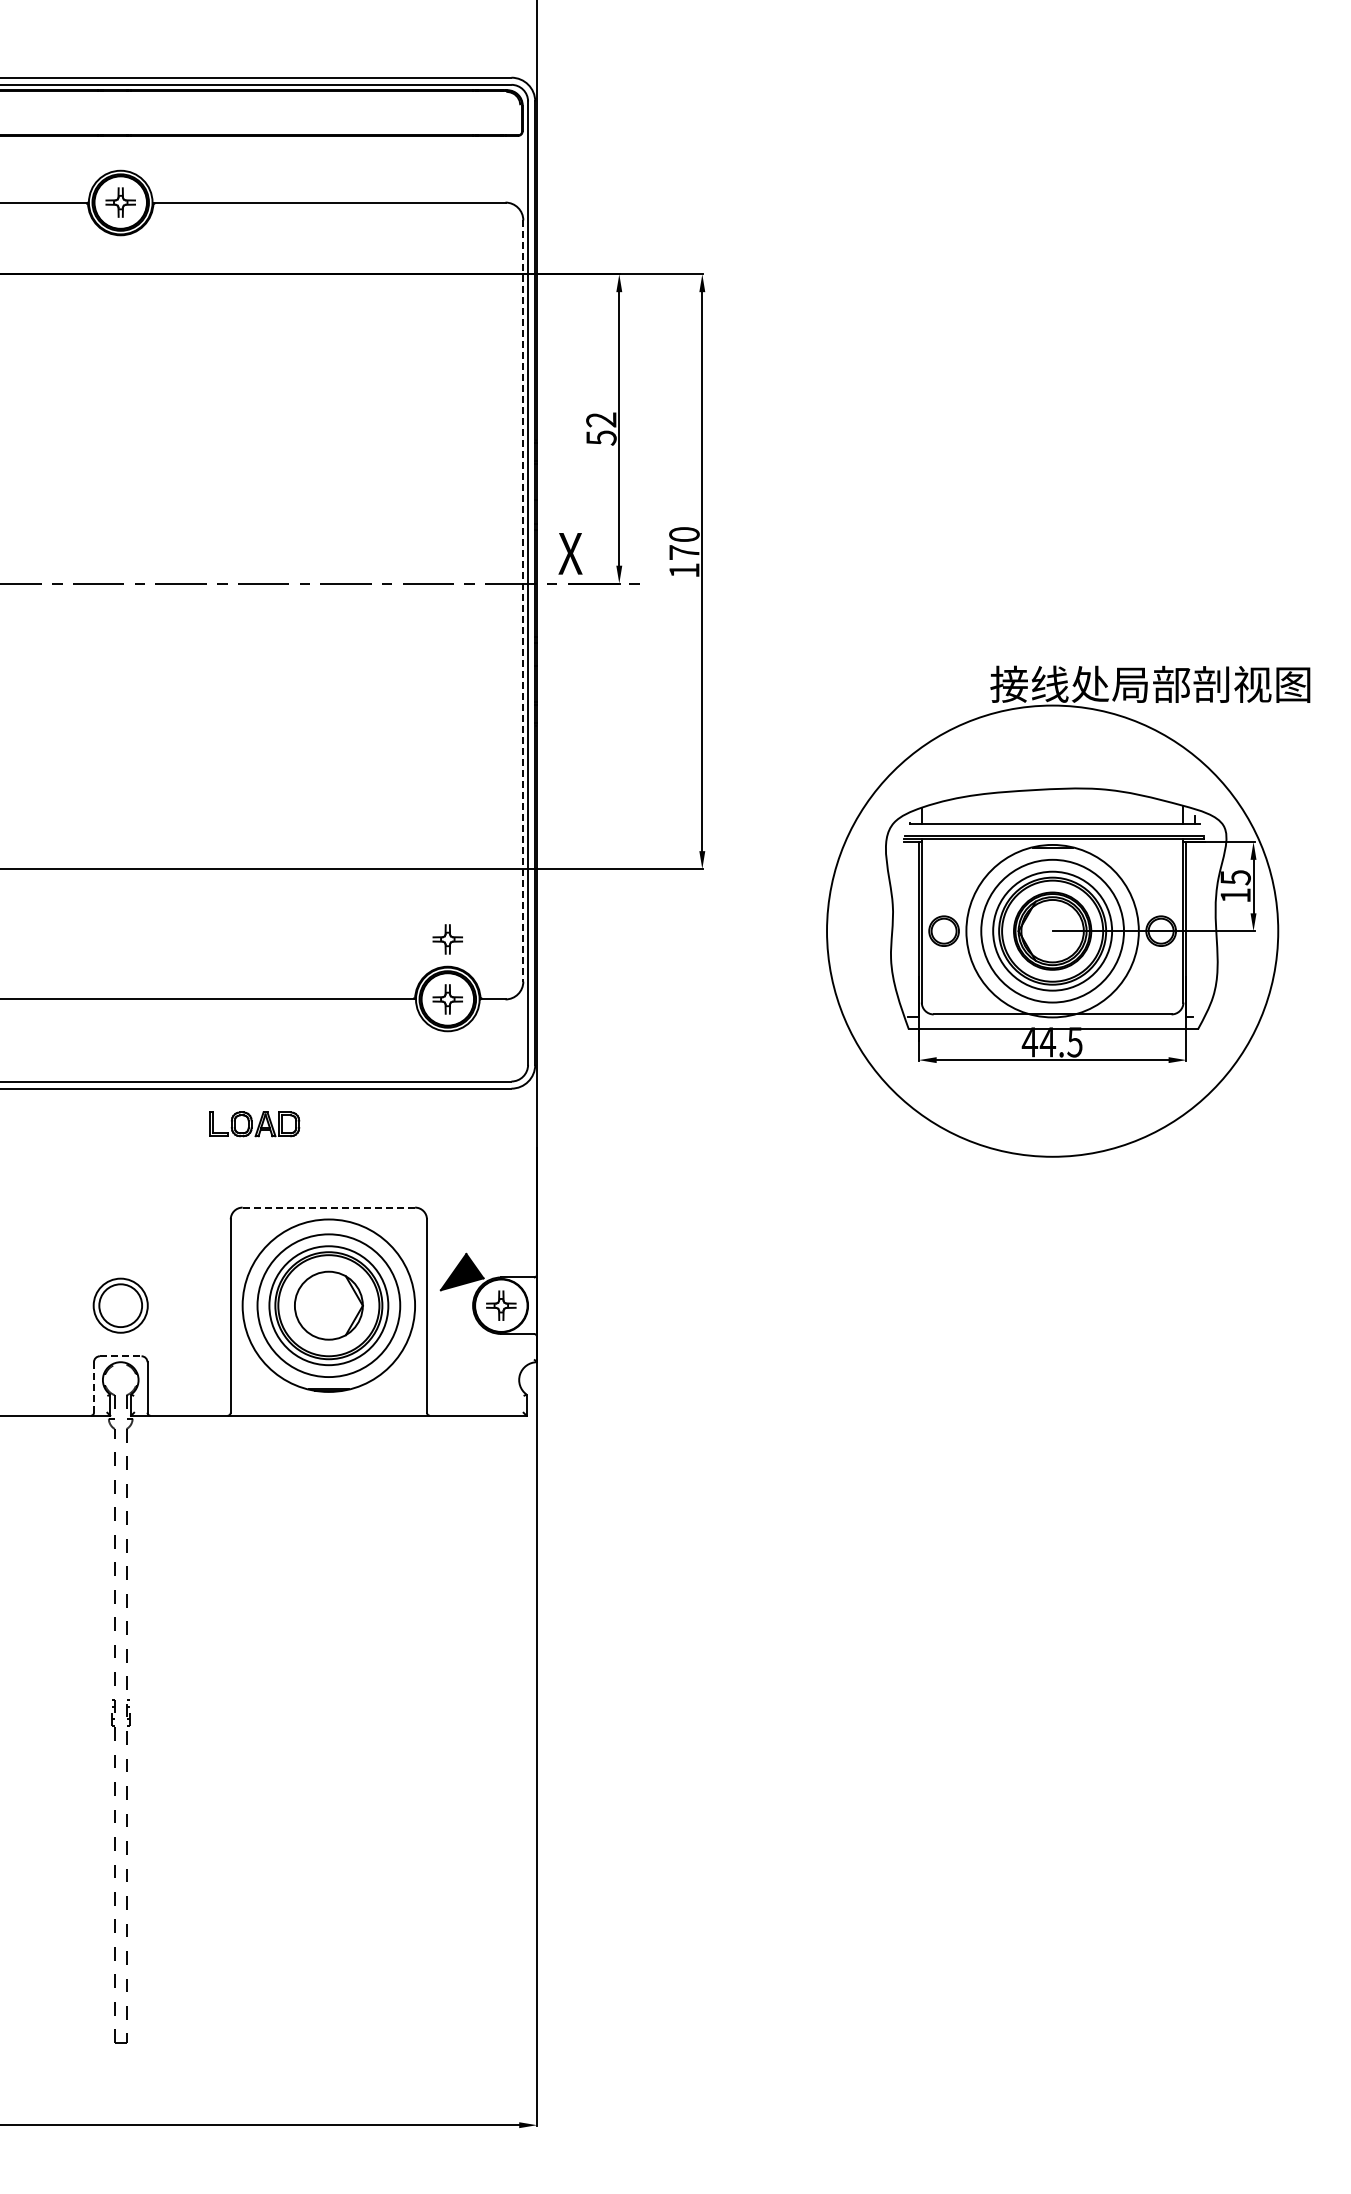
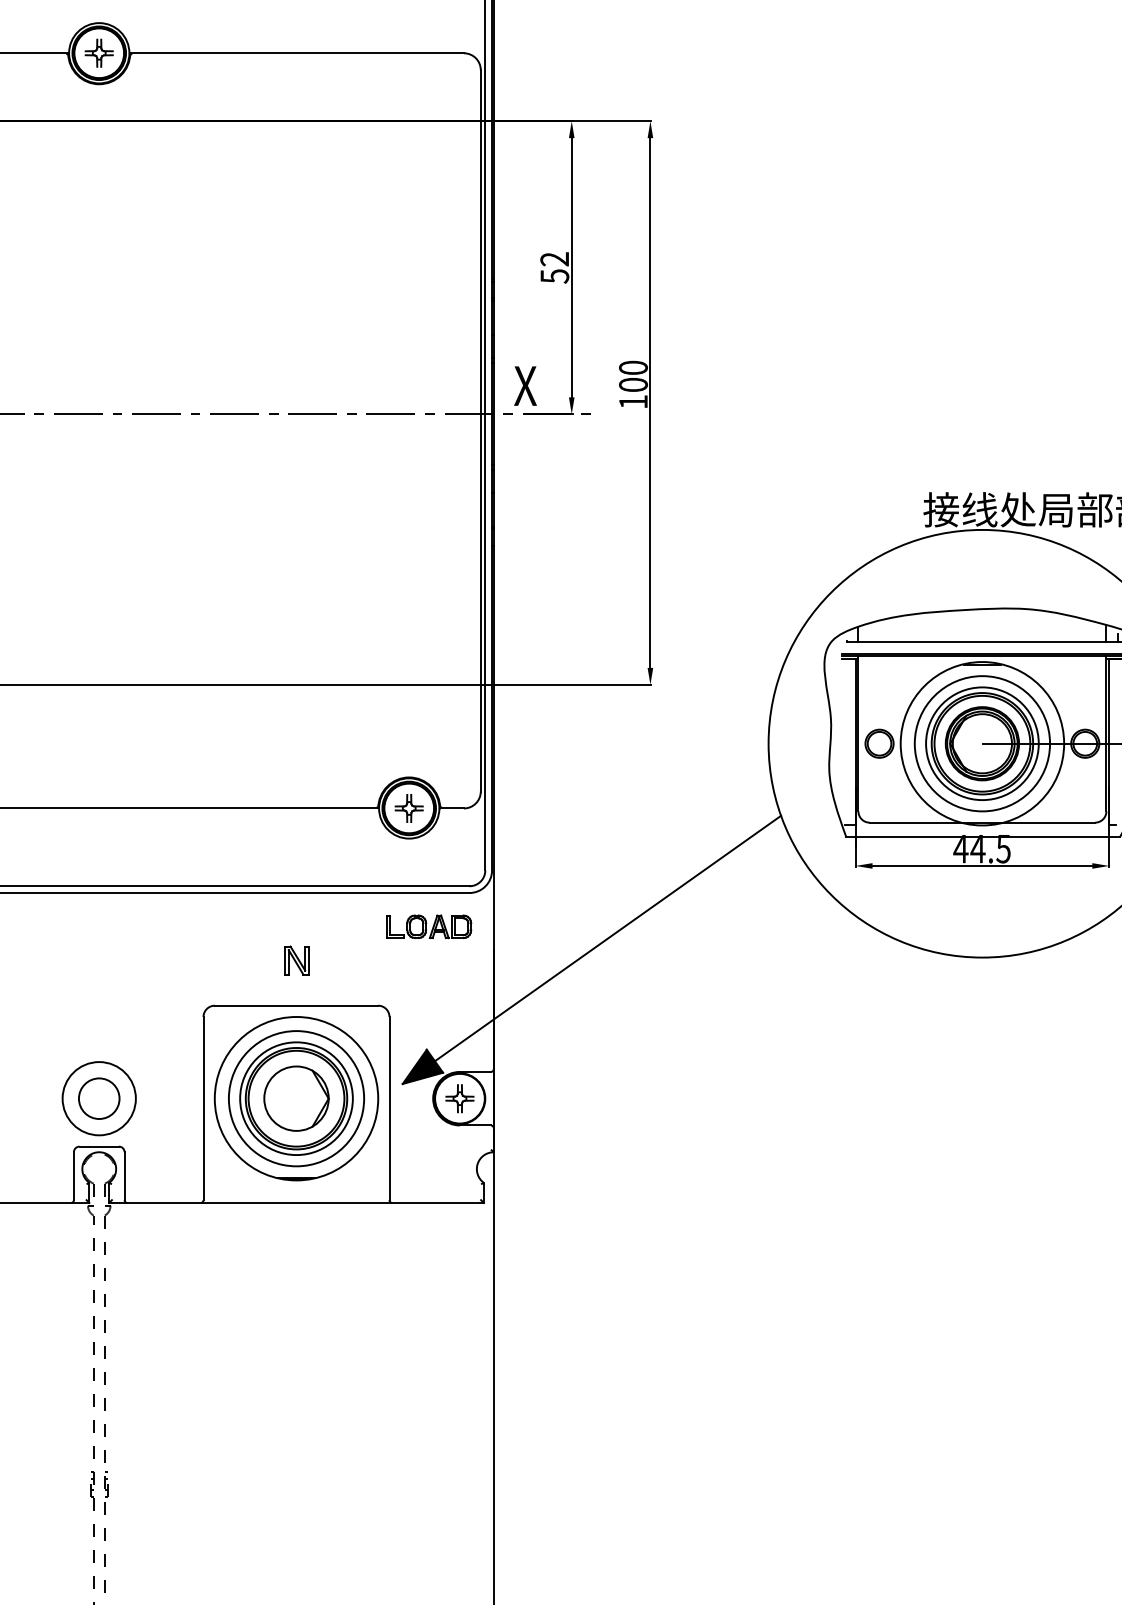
text: (684, 552) -> (633, 384), 170 -> 100
line: (523, 601) -> (480, 431), dashed -> solid
part: (447, 939) -> (408, 751), removed
part: (254, 1124) -> (428, 926), moved
line: (657, 1136) -> (607, 938), added
part: (329, 1159) -> (297, 960), added
line: (329, 1207) -> (297, 1005), dashed -> solid
circle: (120, 1305) -> (99, 1098), size x1.43
line: (120, 1356) -> (99, 1146), dashed -> solid
line: (93, 1387) -> (73, 1176), dashed -> solid

